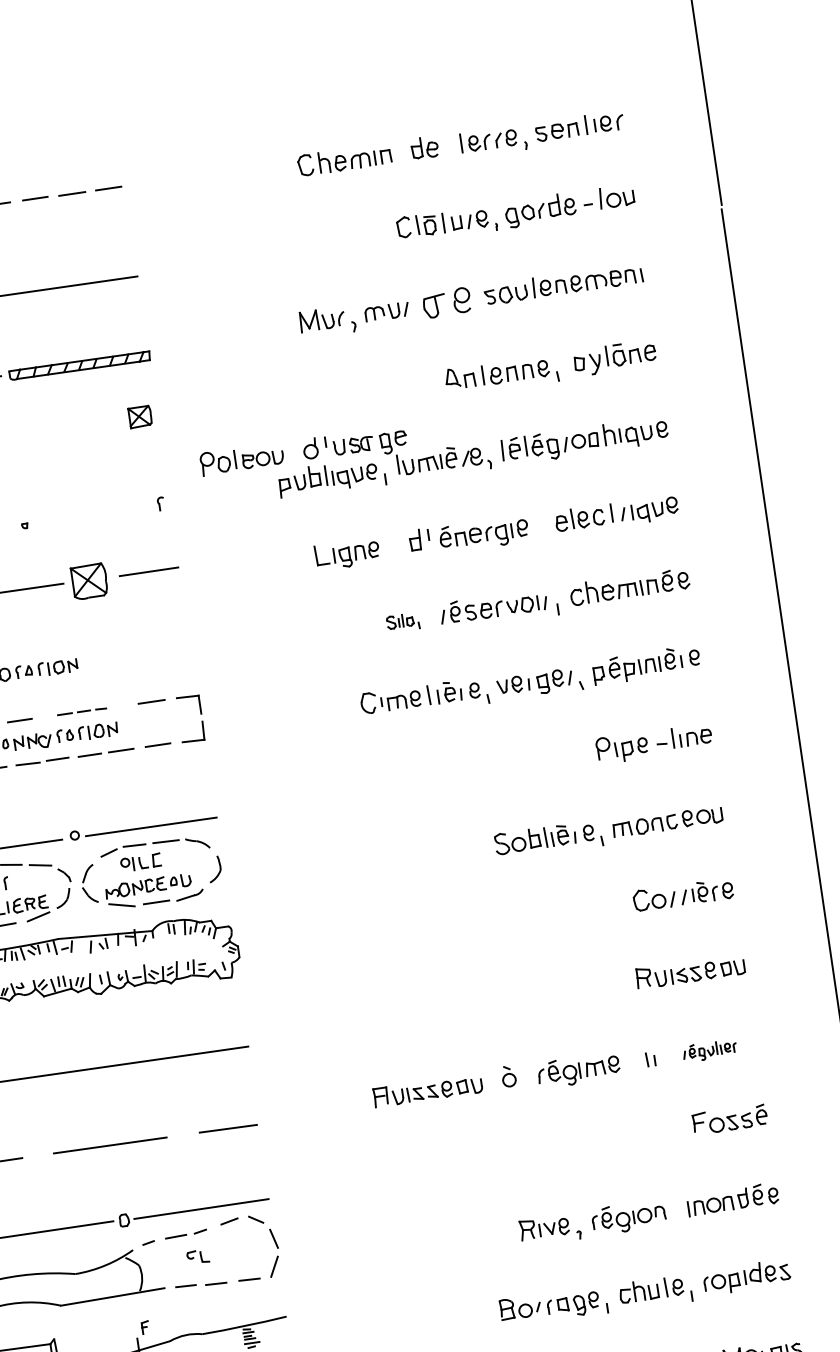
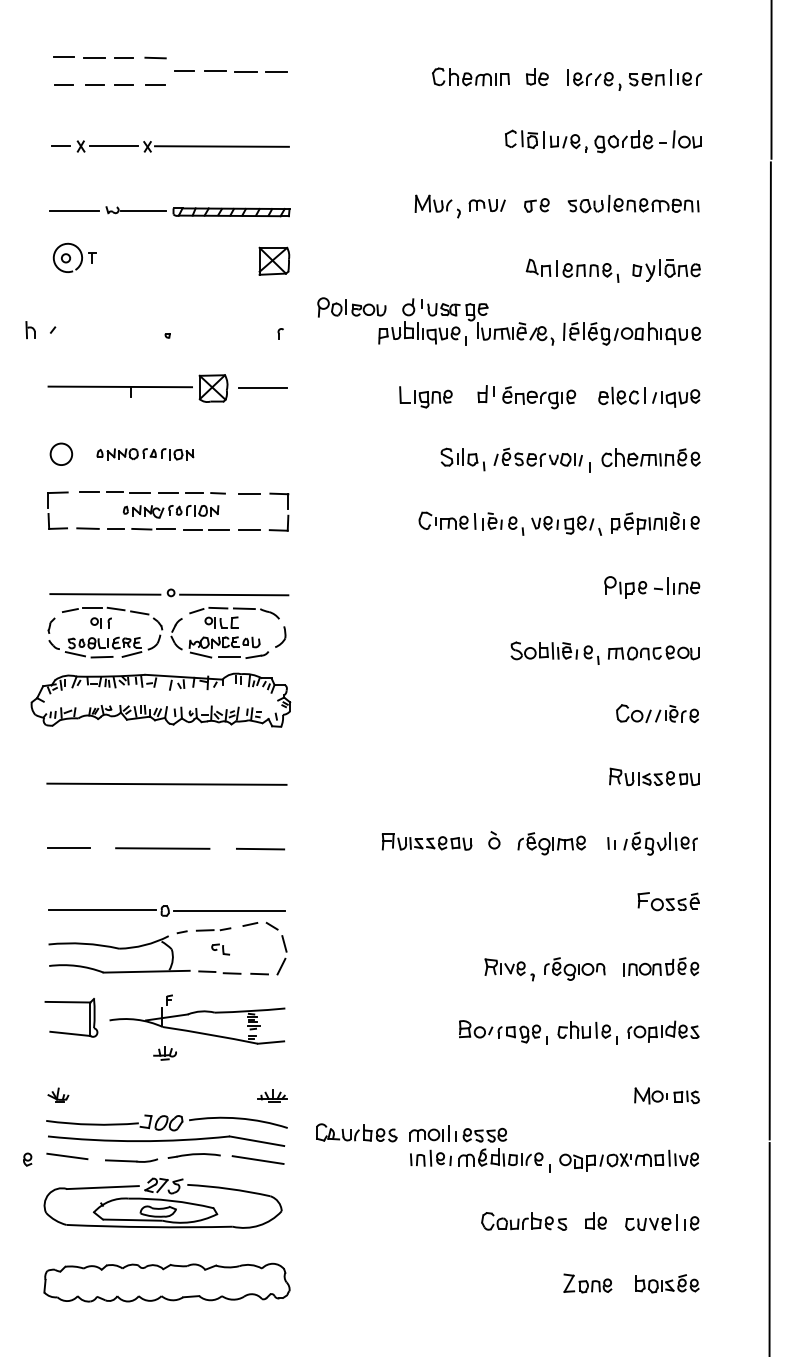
part: (446, 303) -> (536, 205), size x0.62
part: (140, 416) -> (274, 260), size x1.67
part: (402, 622) -> (462, 459), size x1.67
part: (81, 712) -> (191, 493), size x1.67
part: (709, 1050) -> (660, 843), size x1.67

